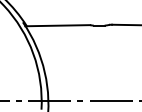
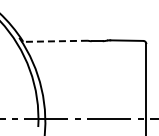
line: (57, 25) -> (54, 41), solid -> dashed

